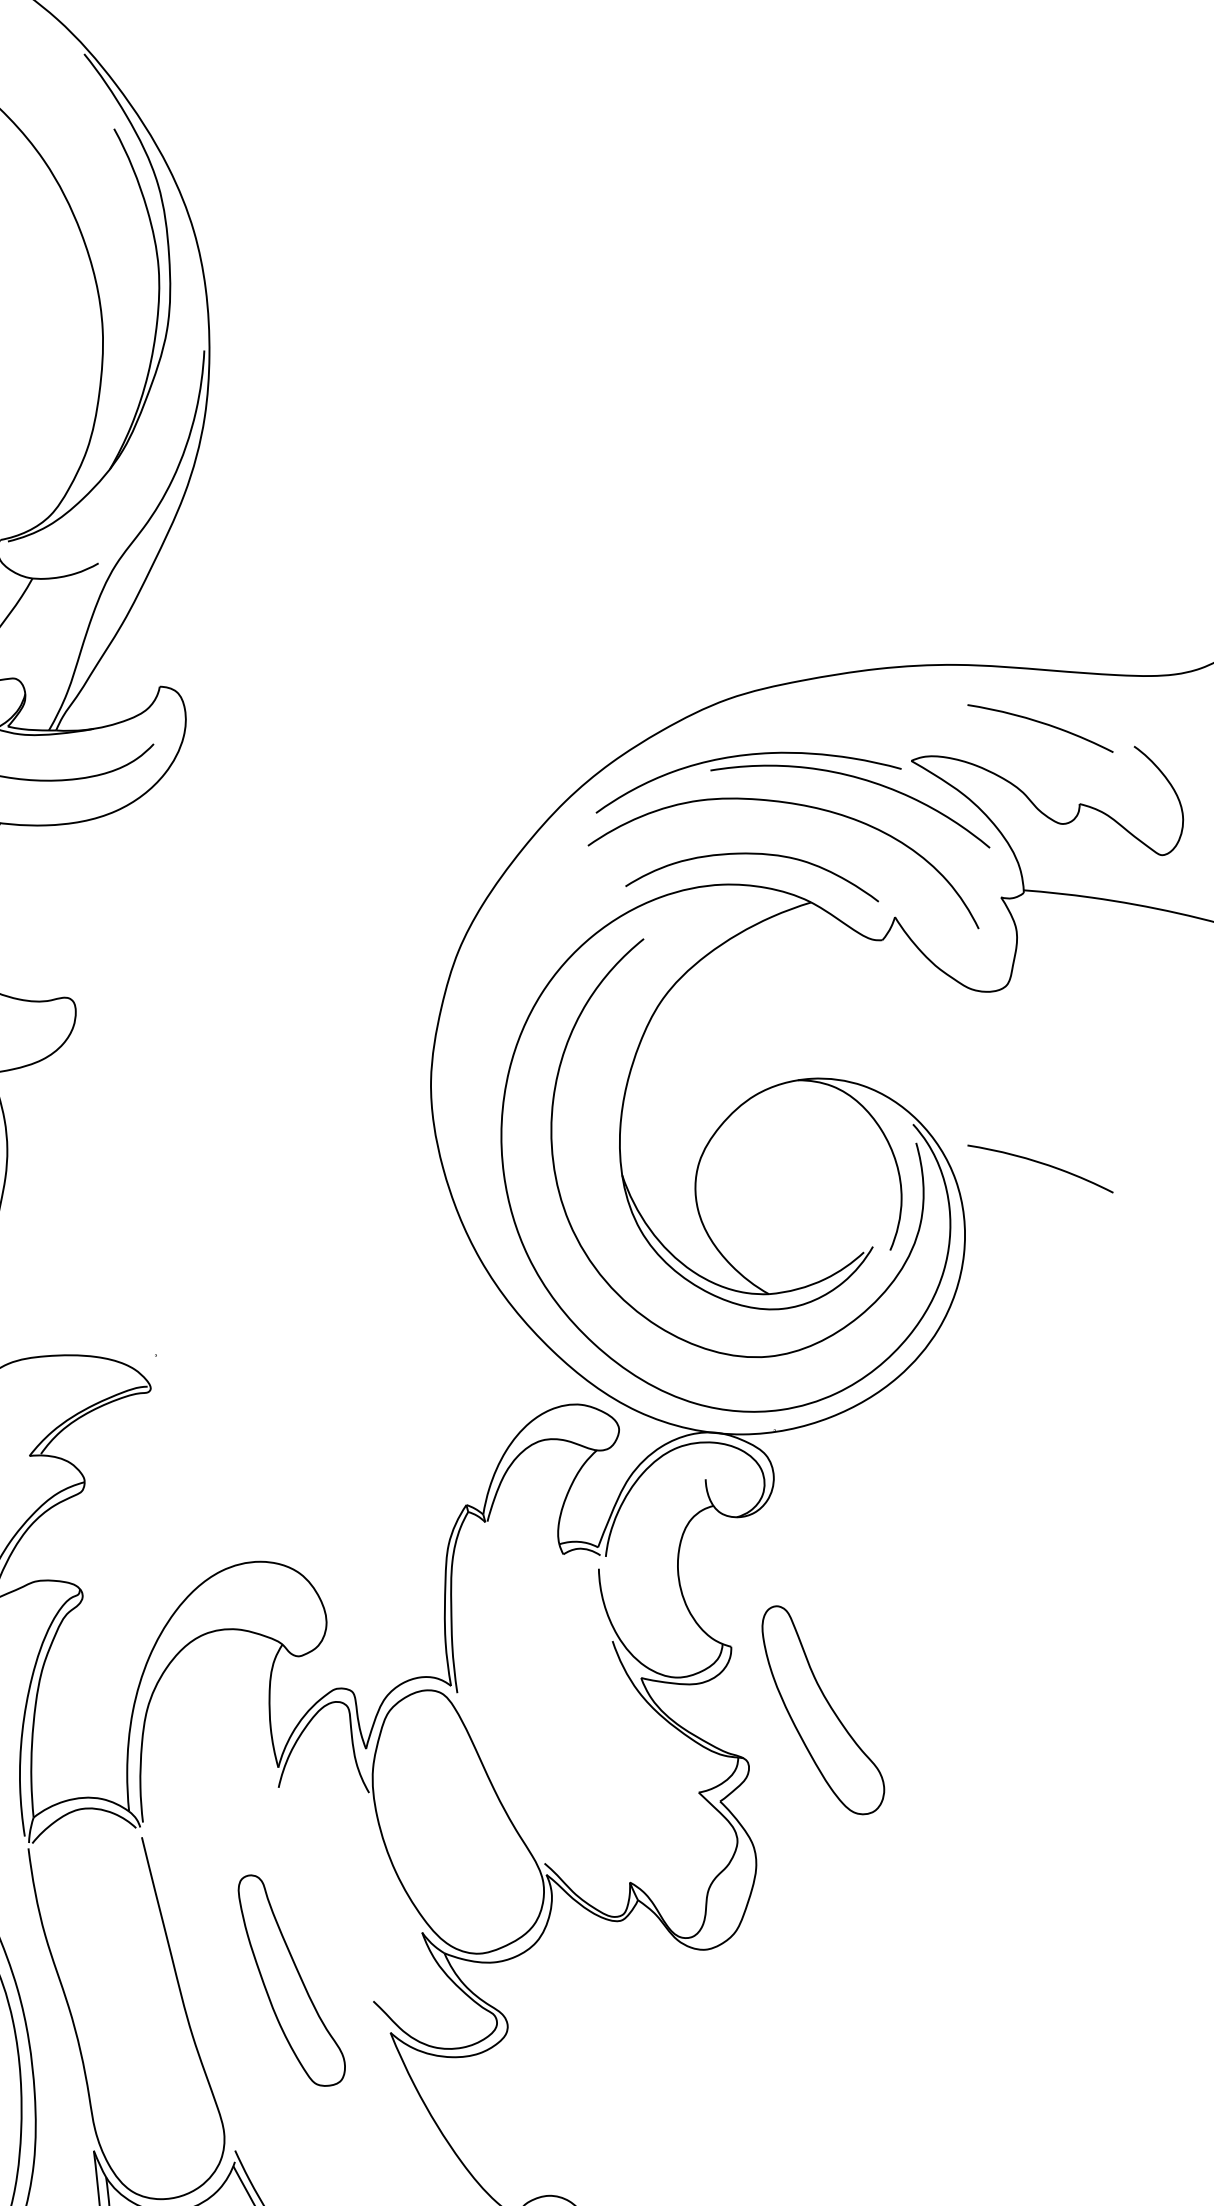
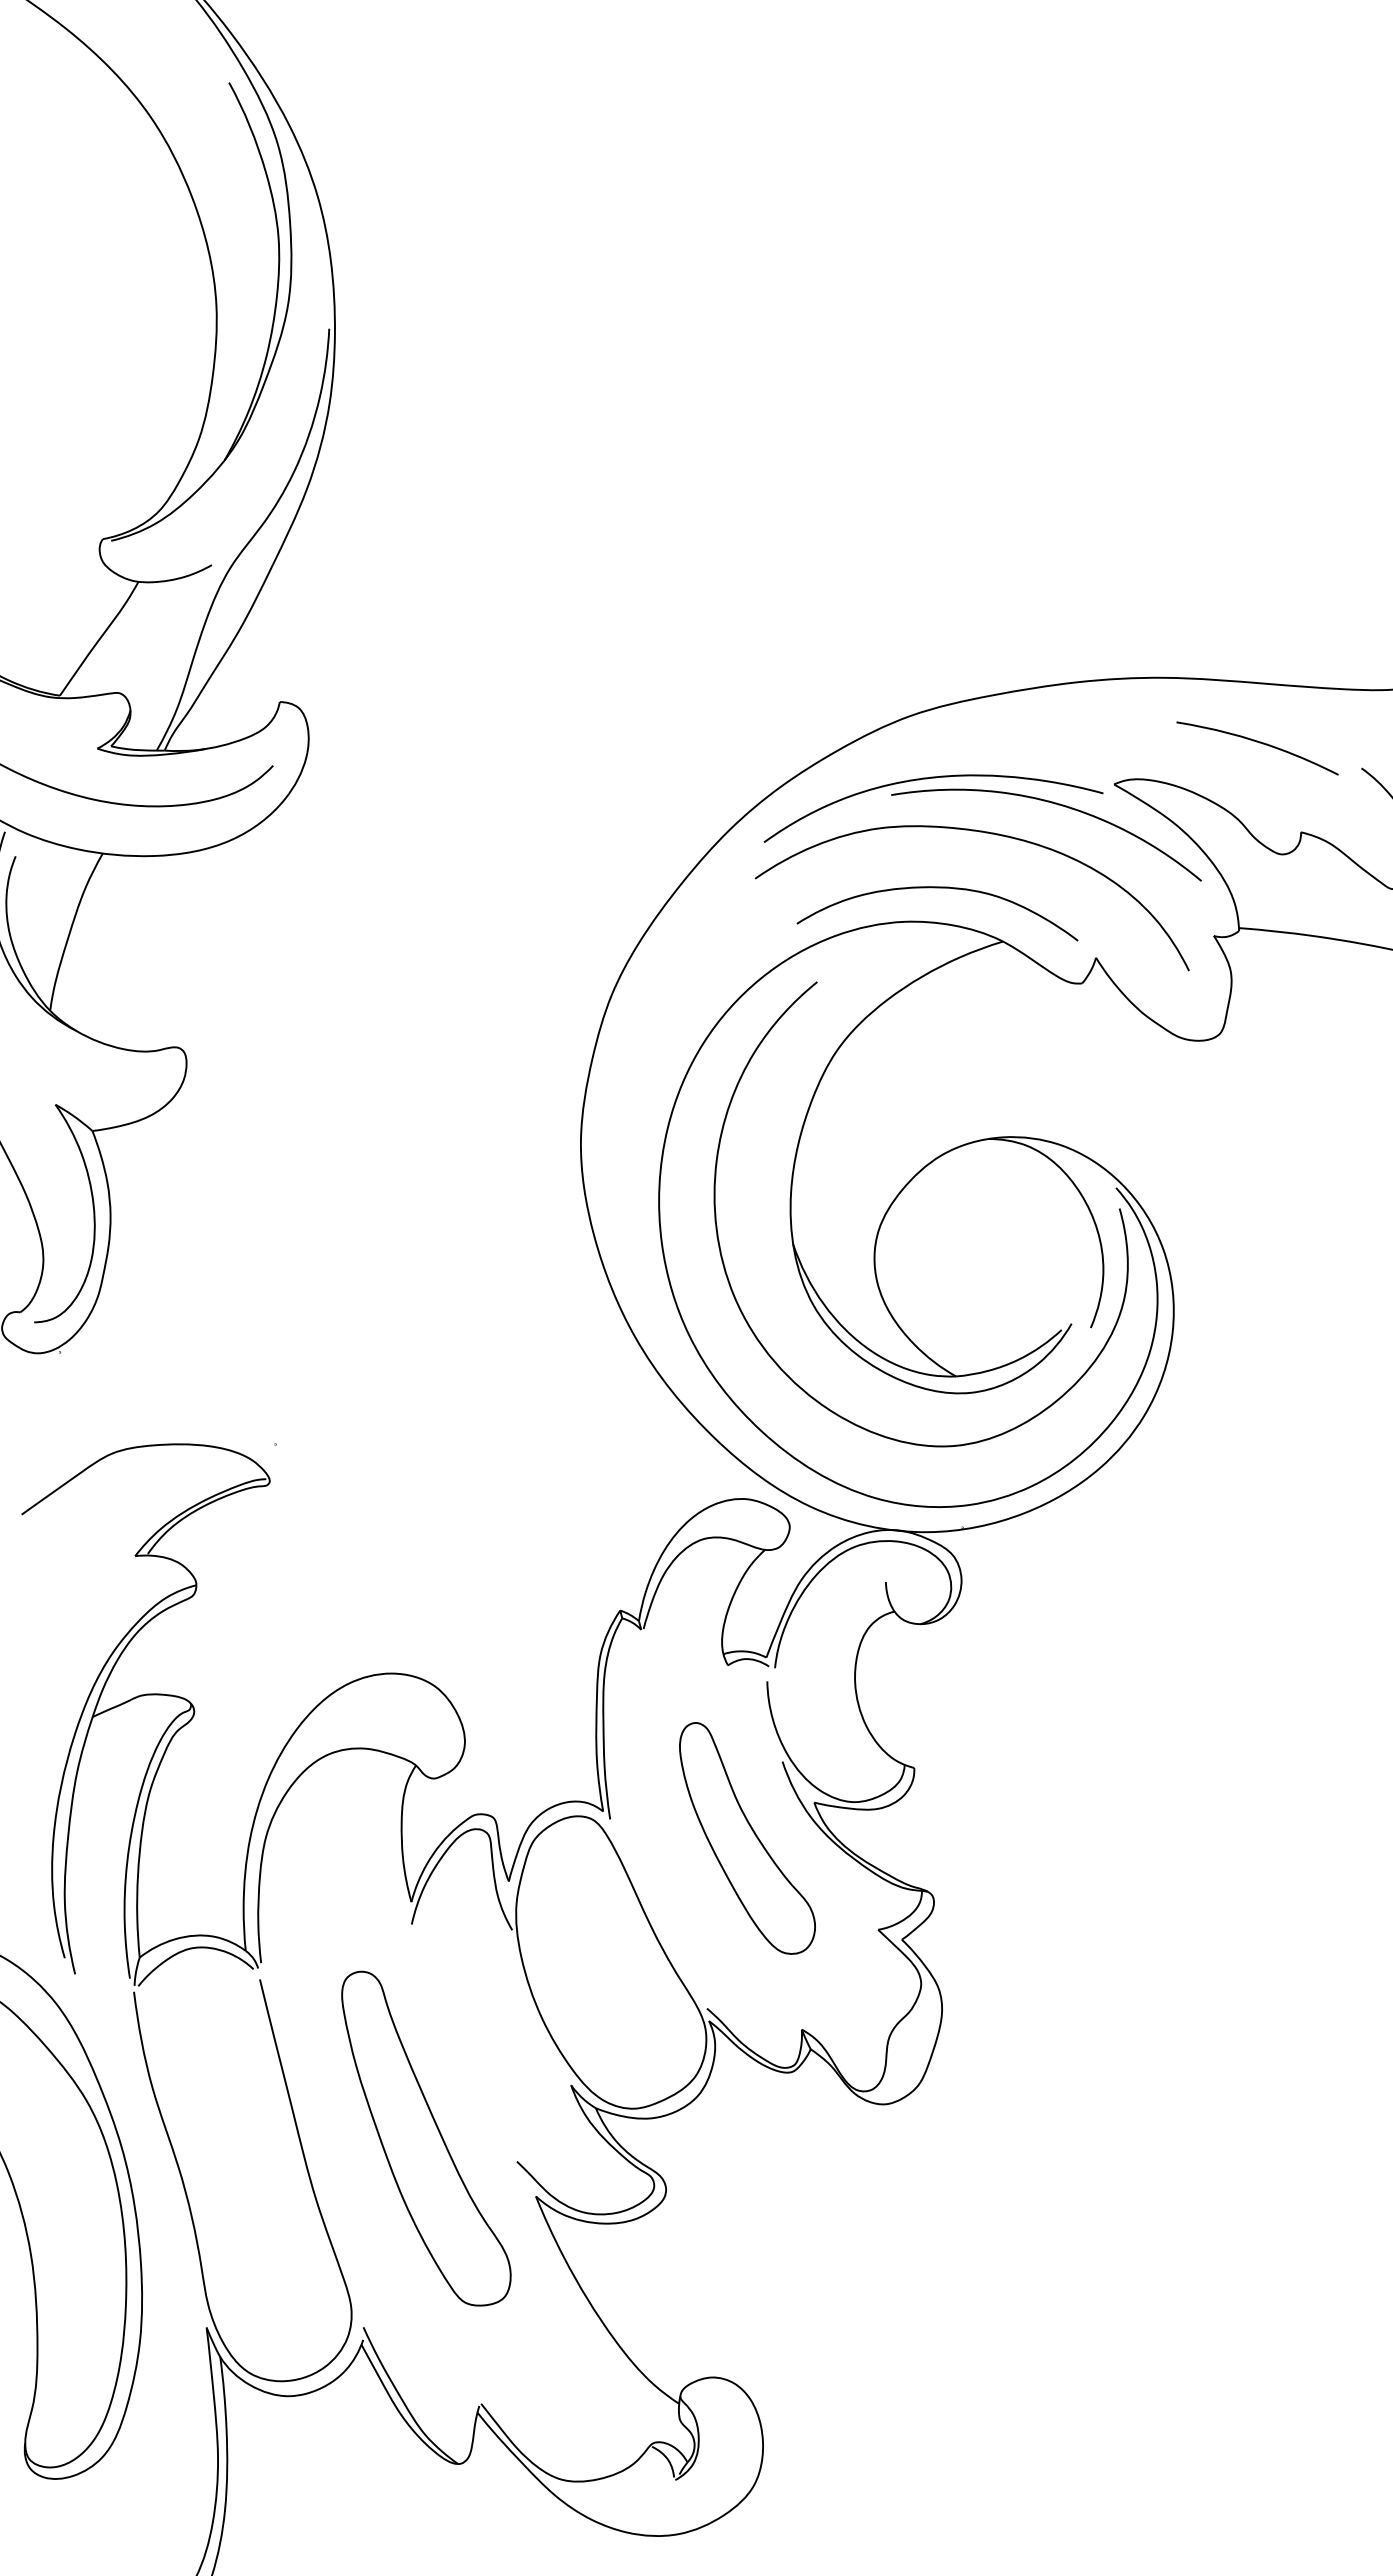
curve: (1042, 1164) -> (1259, 1232), removed
part: (823, 1710) -> (747, 1838), moved
part: (291, 1980) -> (426, 2138), size x1.43

